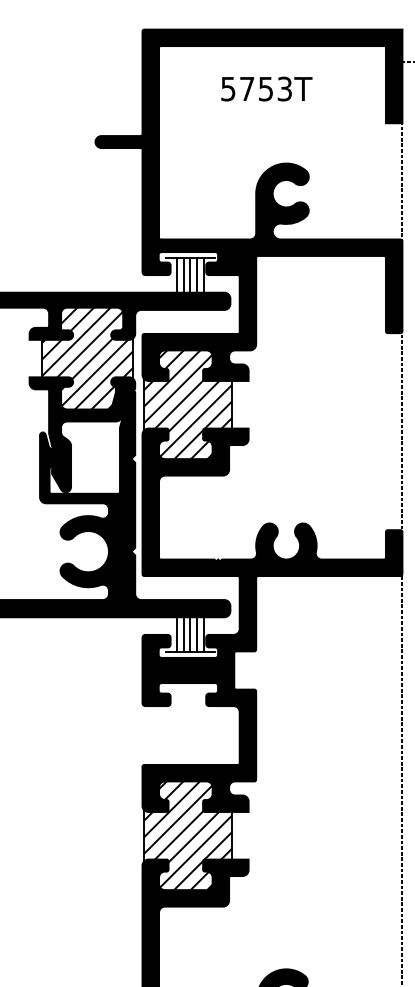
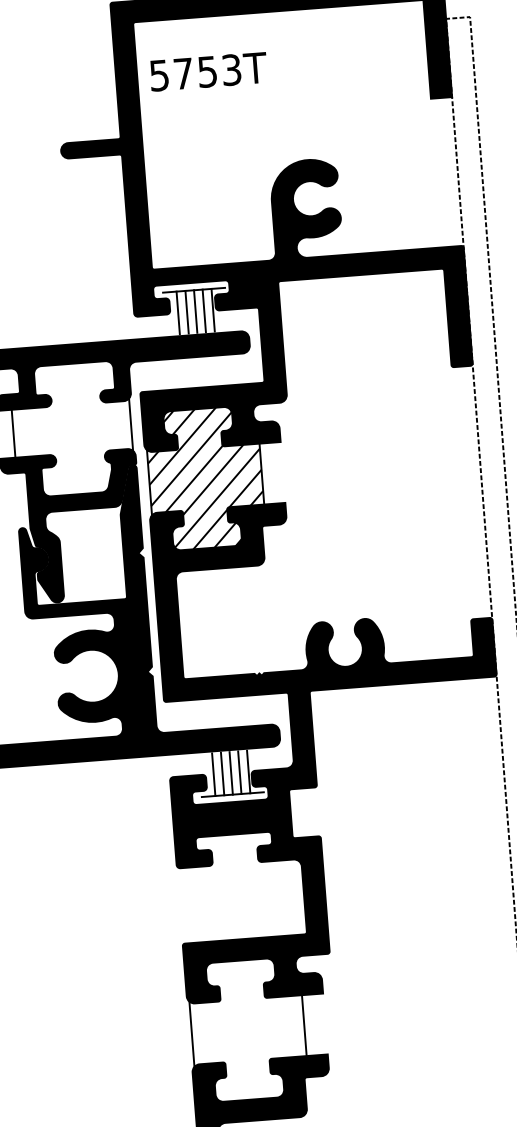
text: (266, 88) -> (208, 71), moved
hatch: (87, 358) -> (72, 429), removed
hatch: (188, 835) -> (248, 1029), removed

